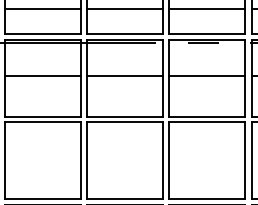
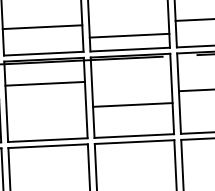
line: (124, 9) -> (129, 36), moved
line: (42, 76) -> (44, 84), moved
line: (124, 76) -> (132, 105), moved

